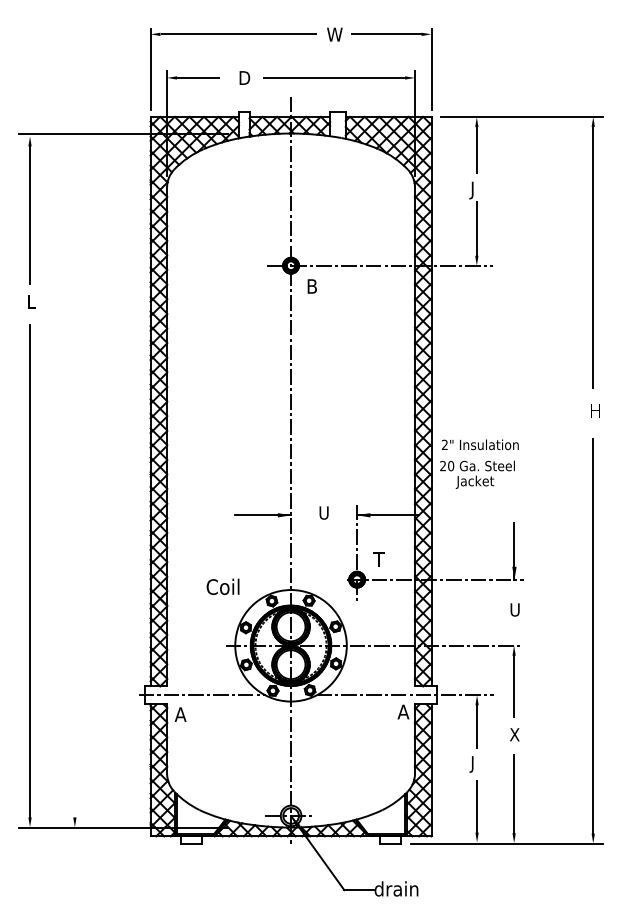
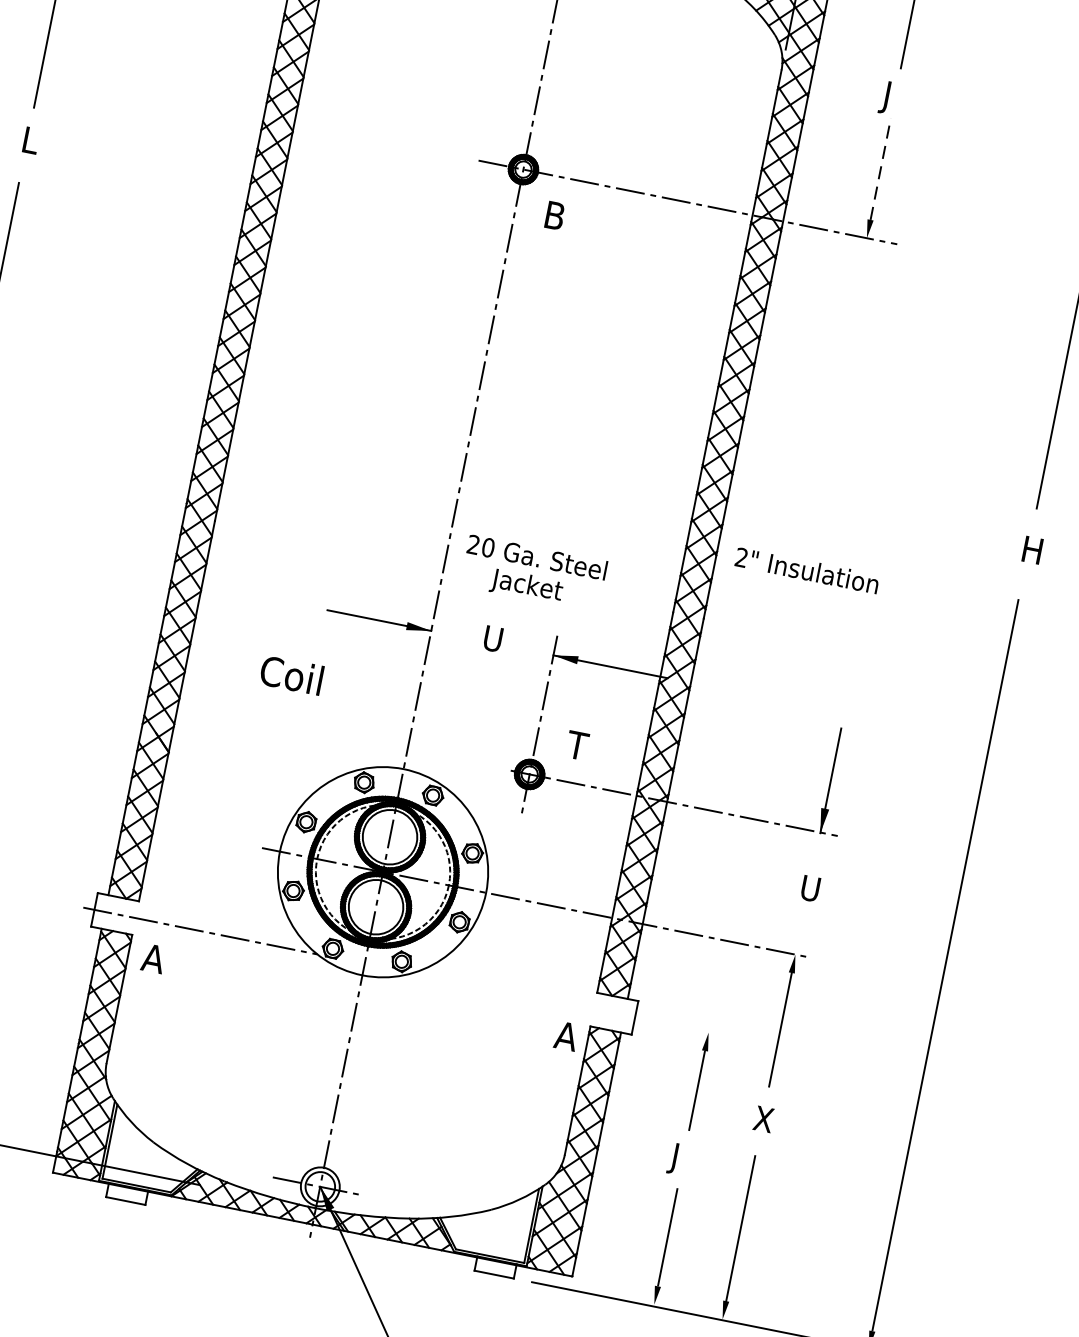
line: (476, 228) -> (880, 169), solid -> dashed
text: (477, 474) -> (534, 573), moved
text: (222, 586) -> (290, 674), moved
line: (404, 695) -> (574, 1006), removed

